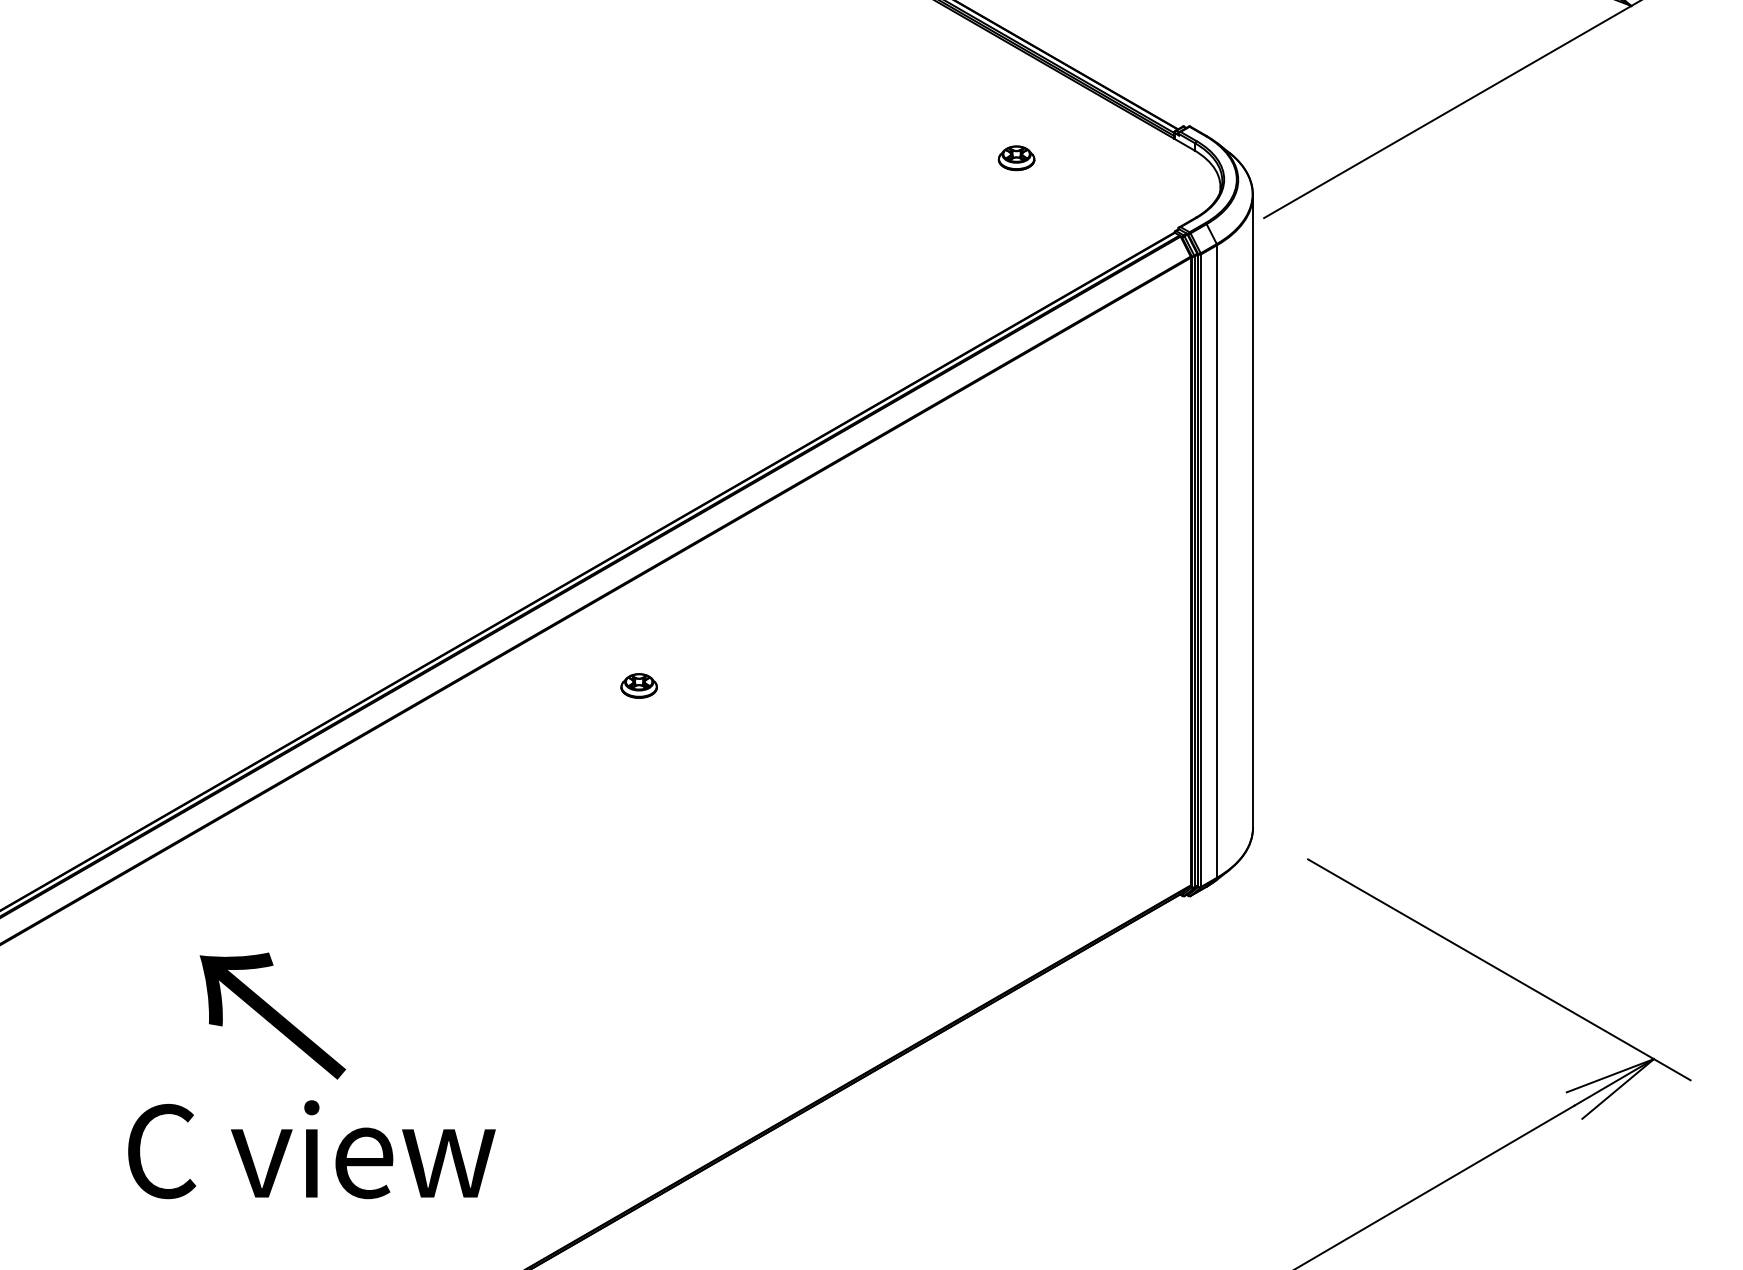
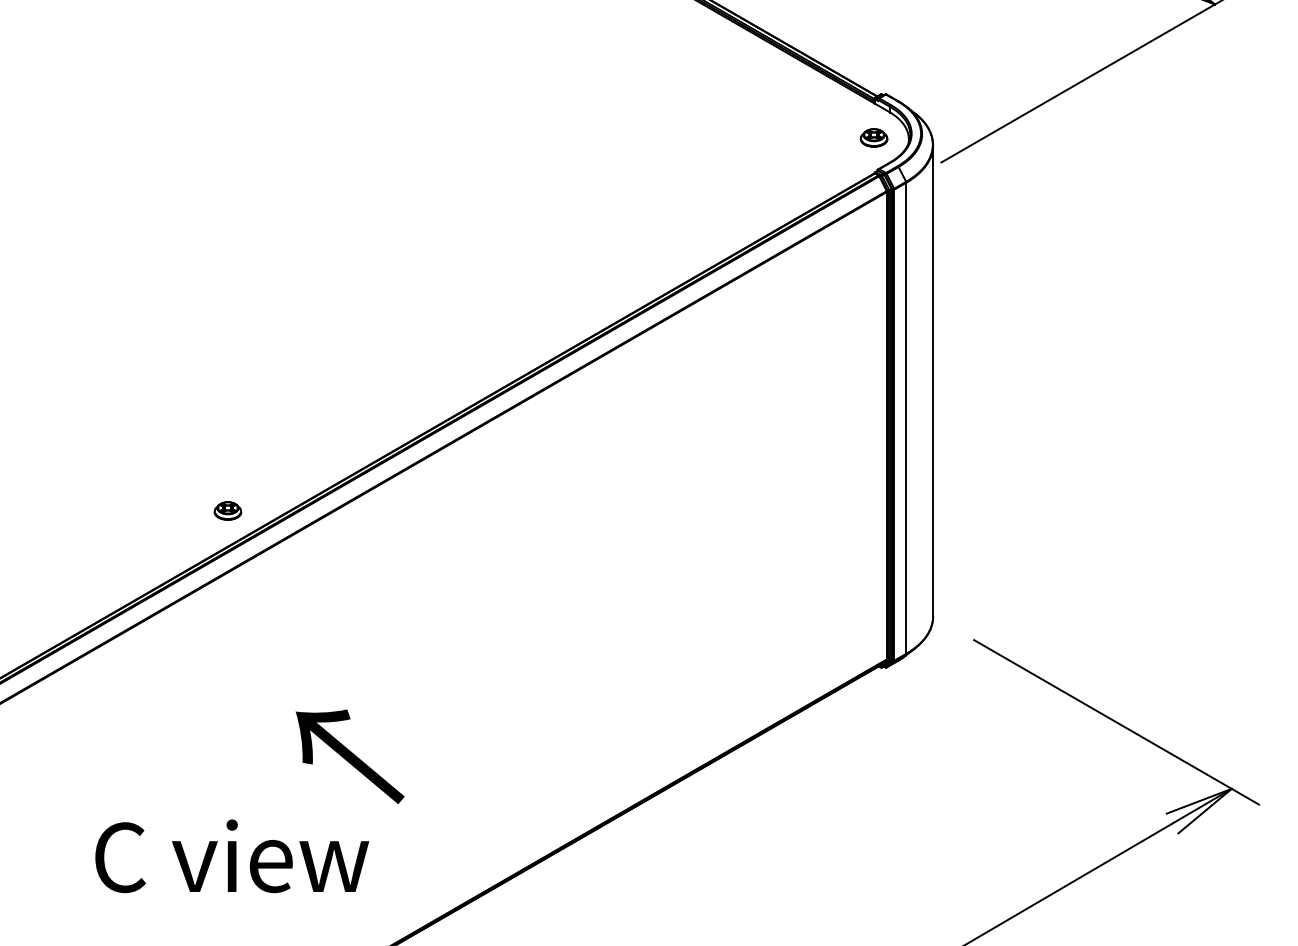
part: (1015, 157) -> (873, 137), moved
part: (638, 685) -> (227, 510), moved
text: (271, 1015) -> (349, 756), moved

